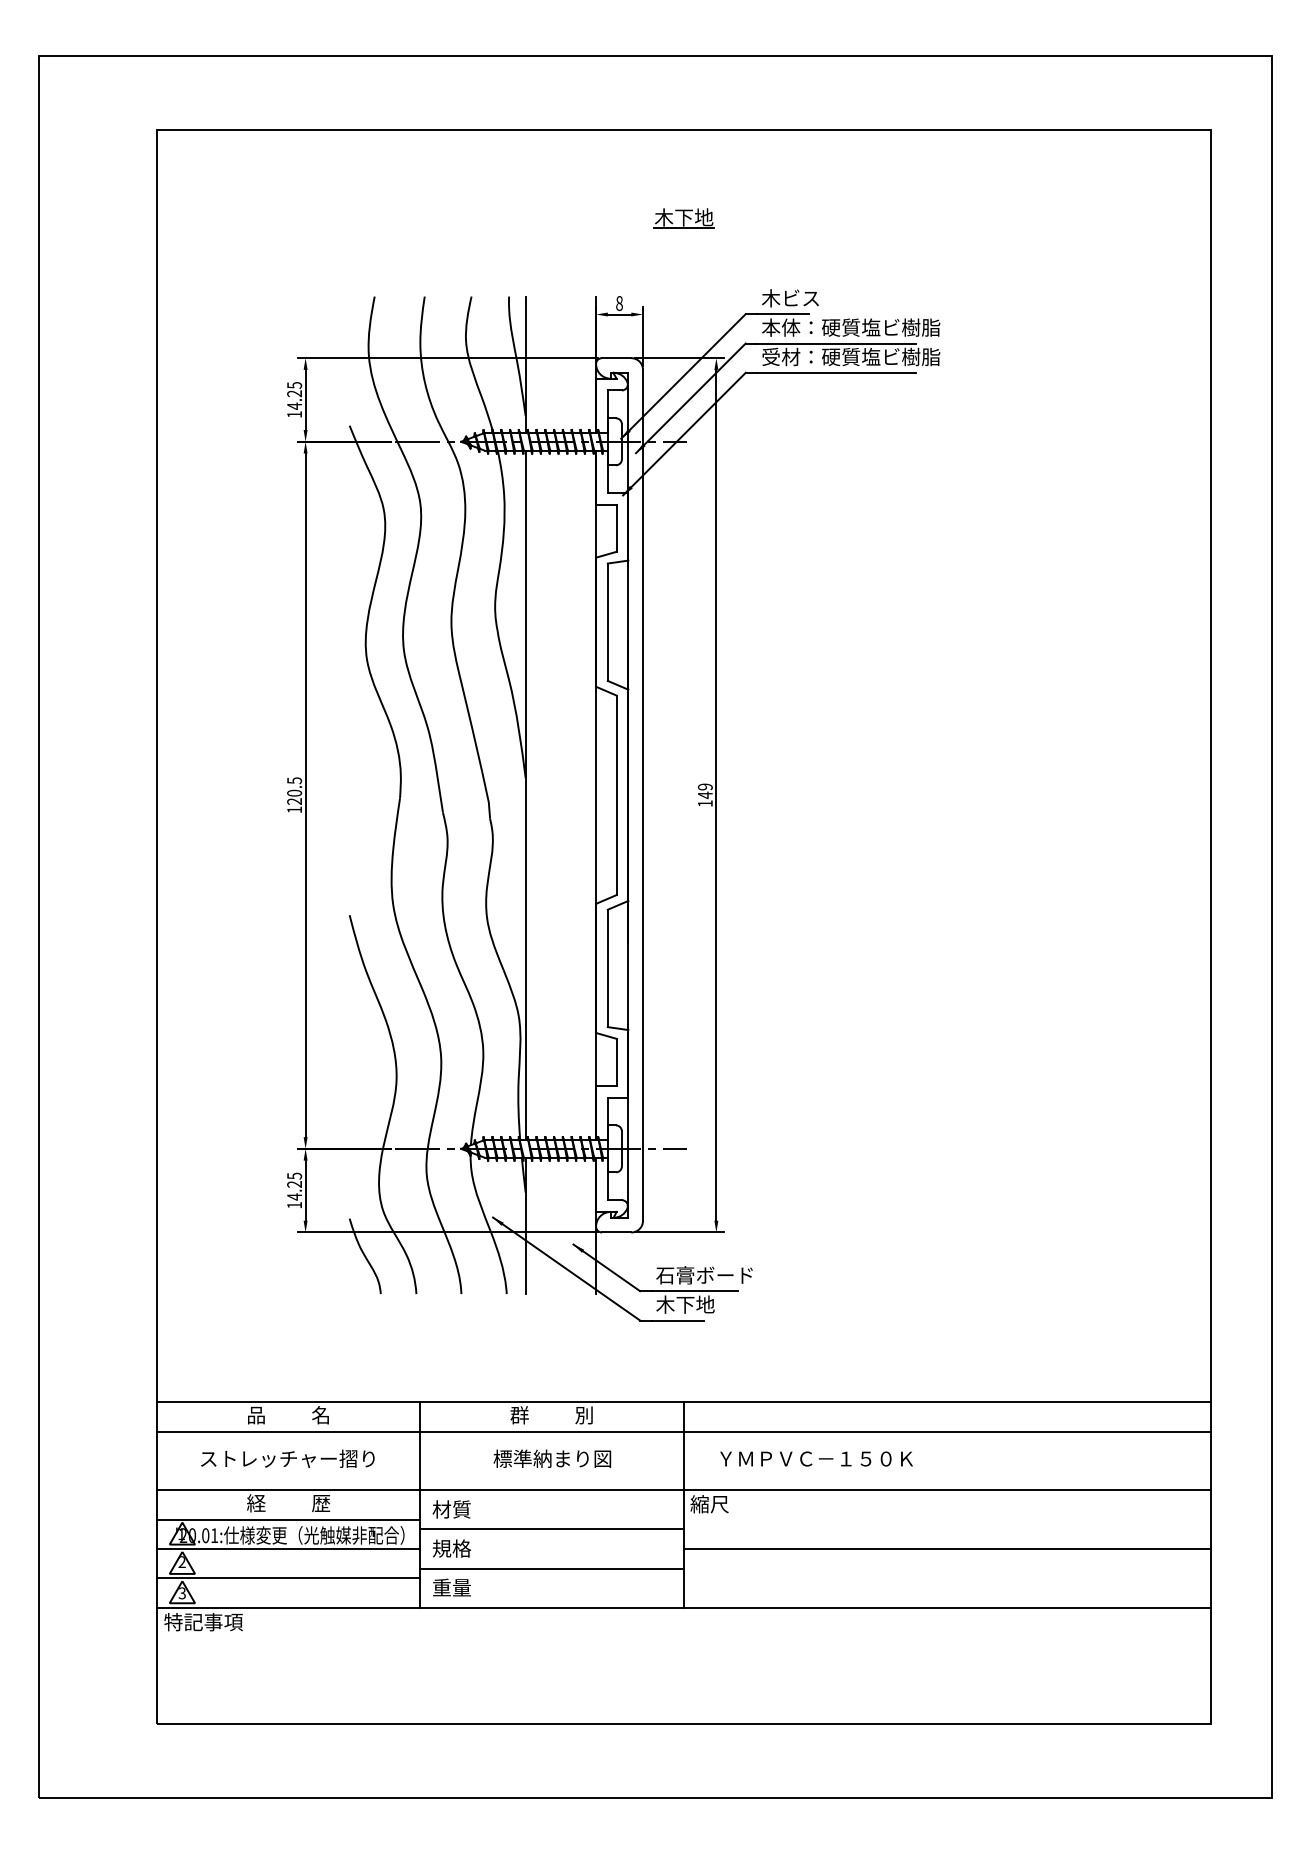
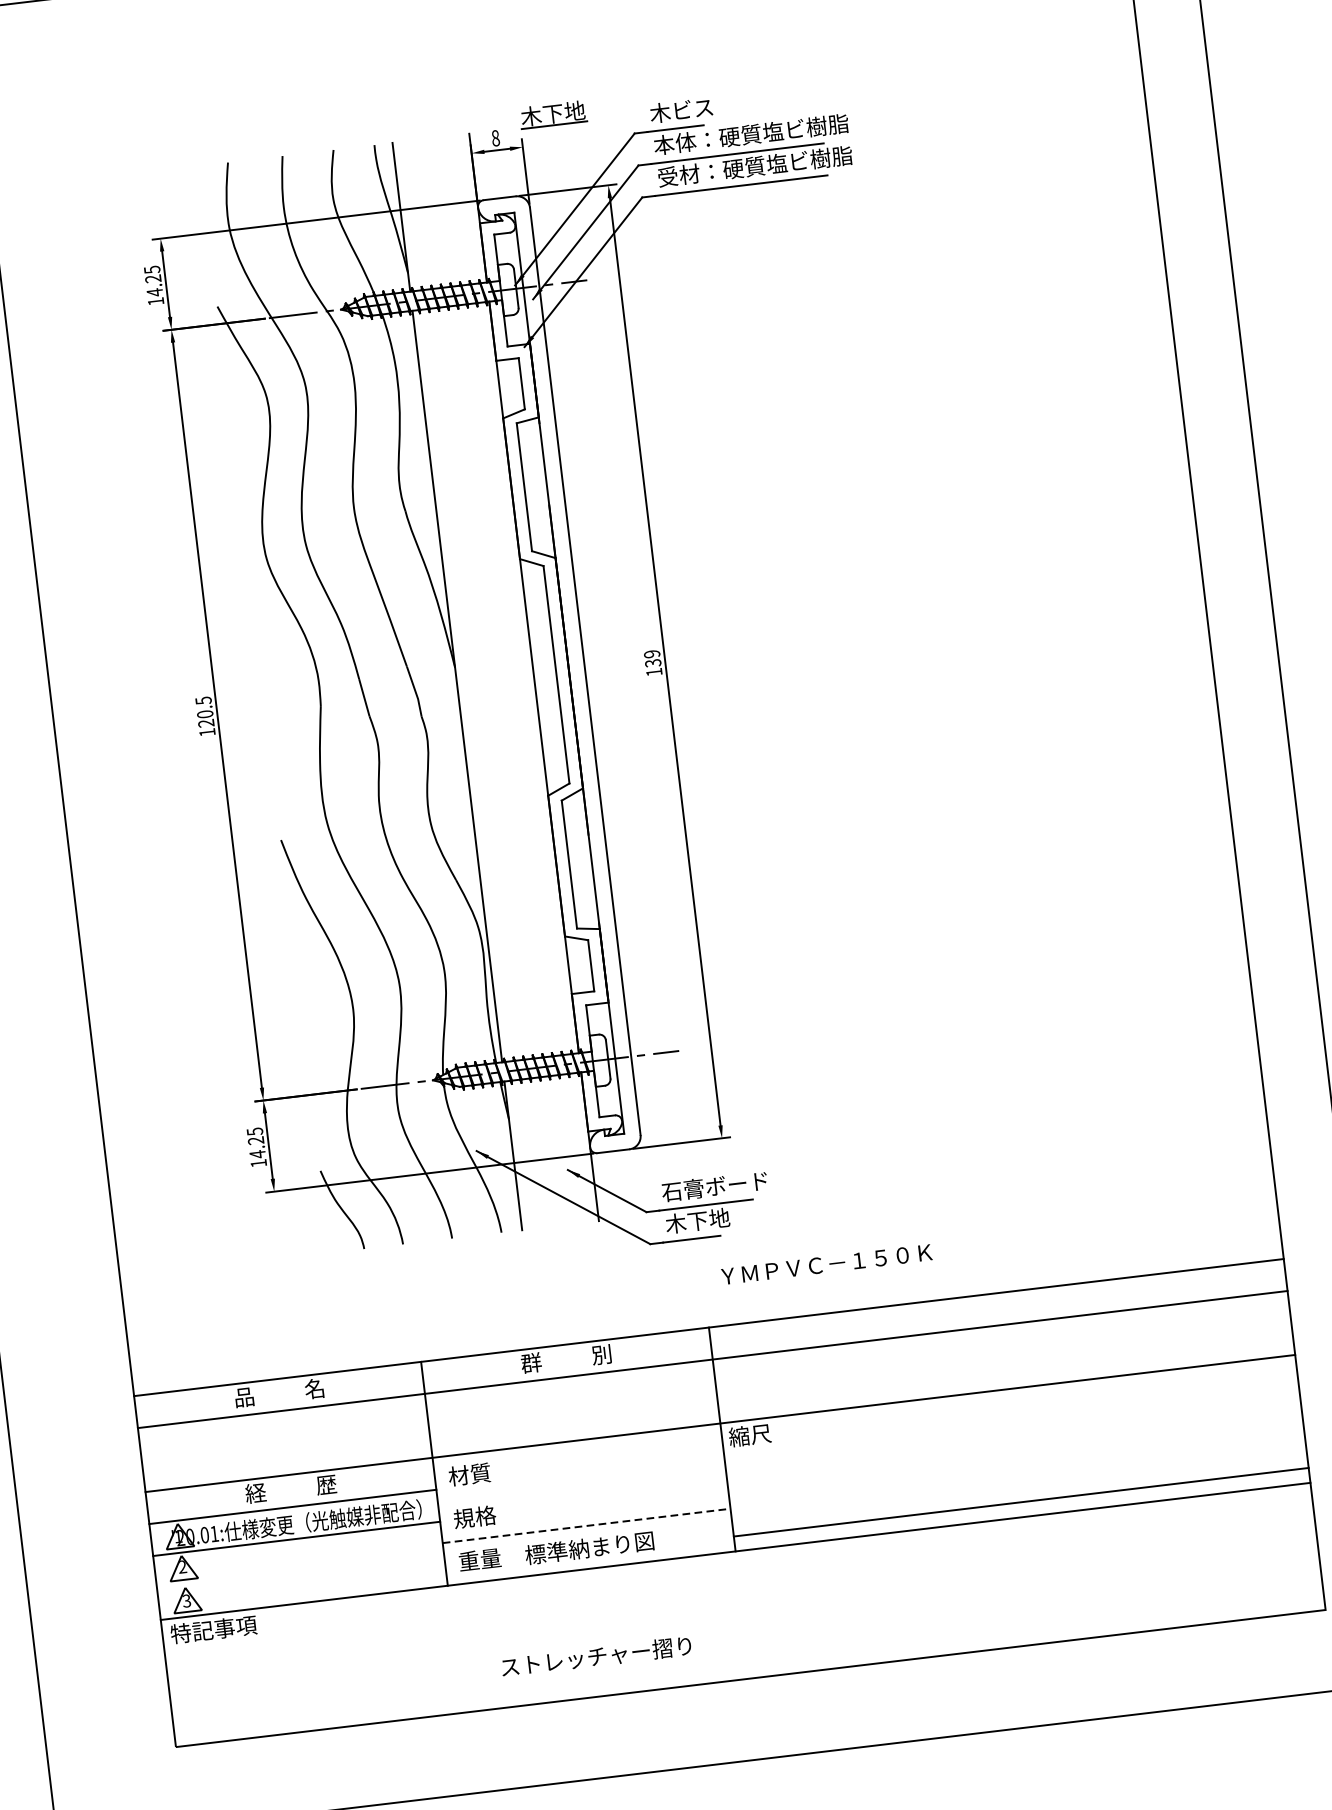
part: (683, 218) -> (552, 114), moved
text: (704, 795) -> (652, 663), 149 -> 139
text: (287, 1458) -> (596, 1656), moved
text: (552, 1458) -> (589, 1547), moved
text: (816, 1458) -> (826, 1264), moved
line: (552, 1529) -> (582, 1483), removed
line: (947, 1548) -> (1020, 1501), moved
line: (552, 1568) -> (587, 1525), solid -> dashed
line: (288, 1578) -> (300, 1571), removed

